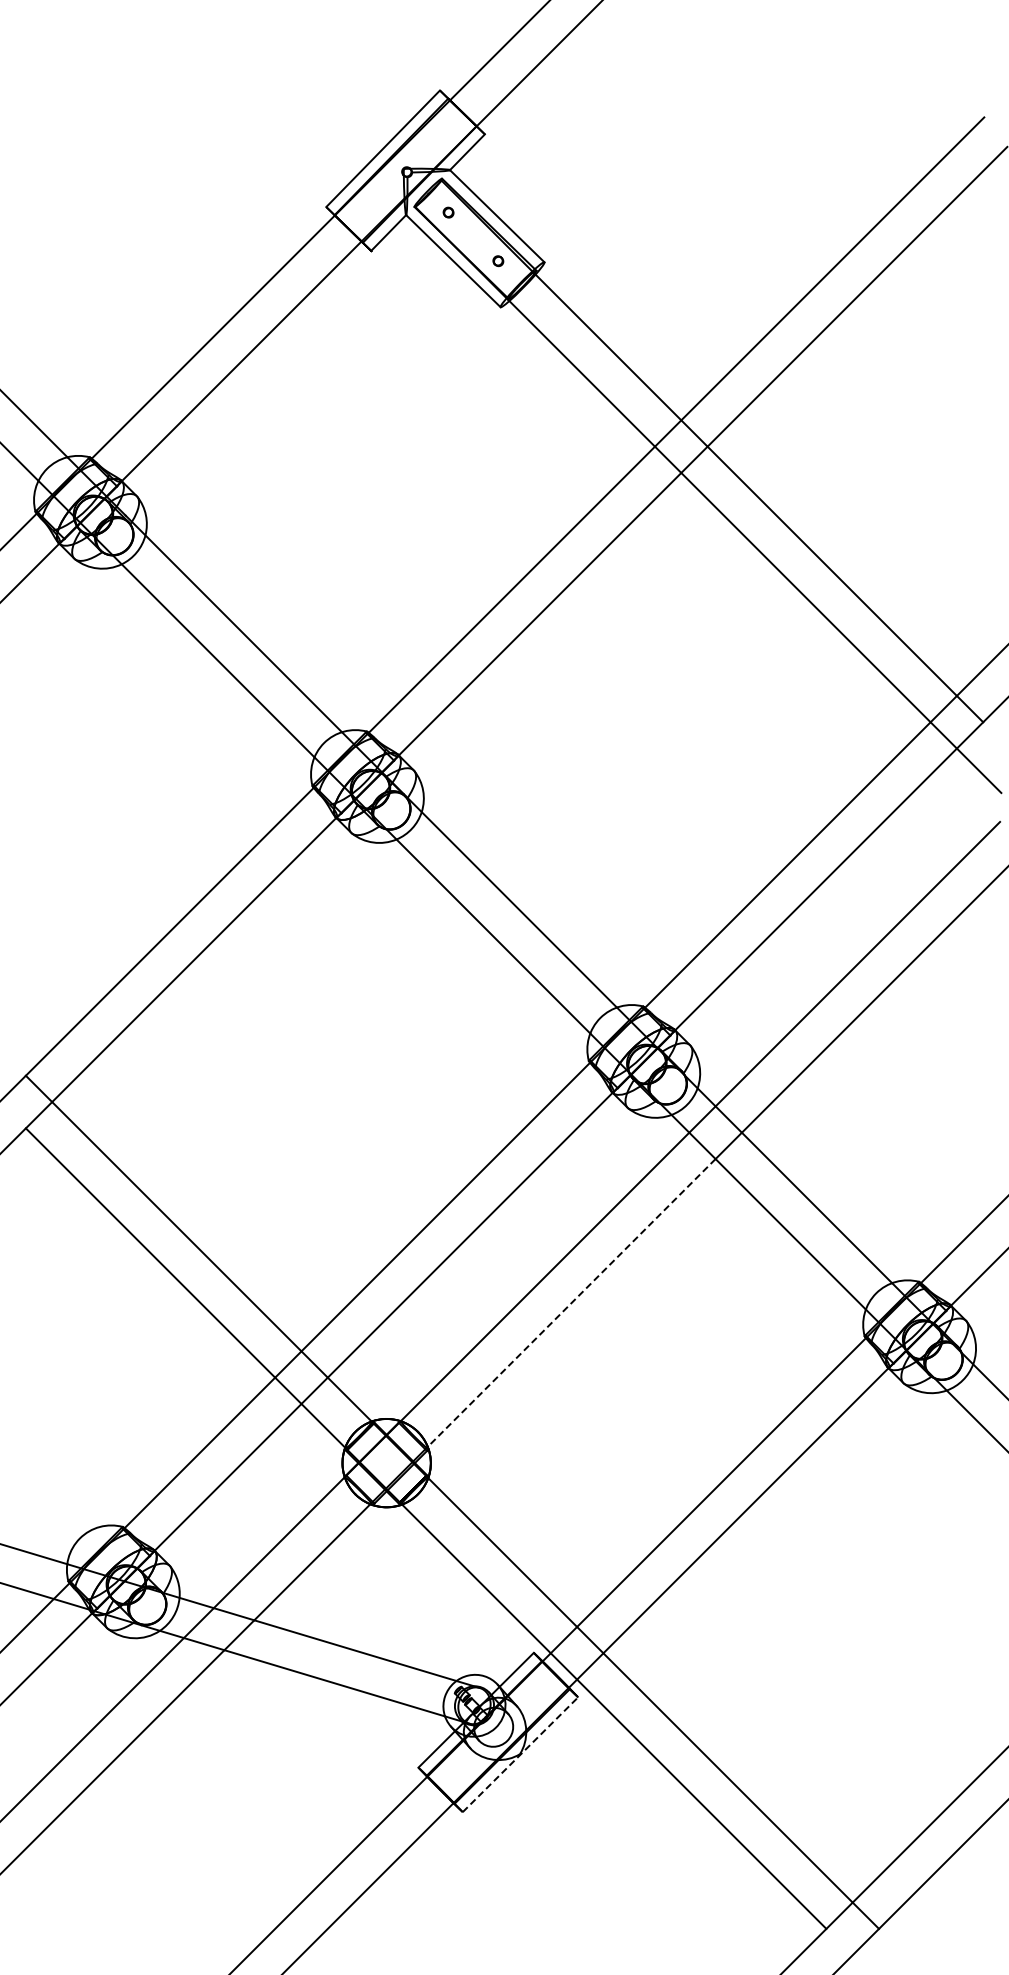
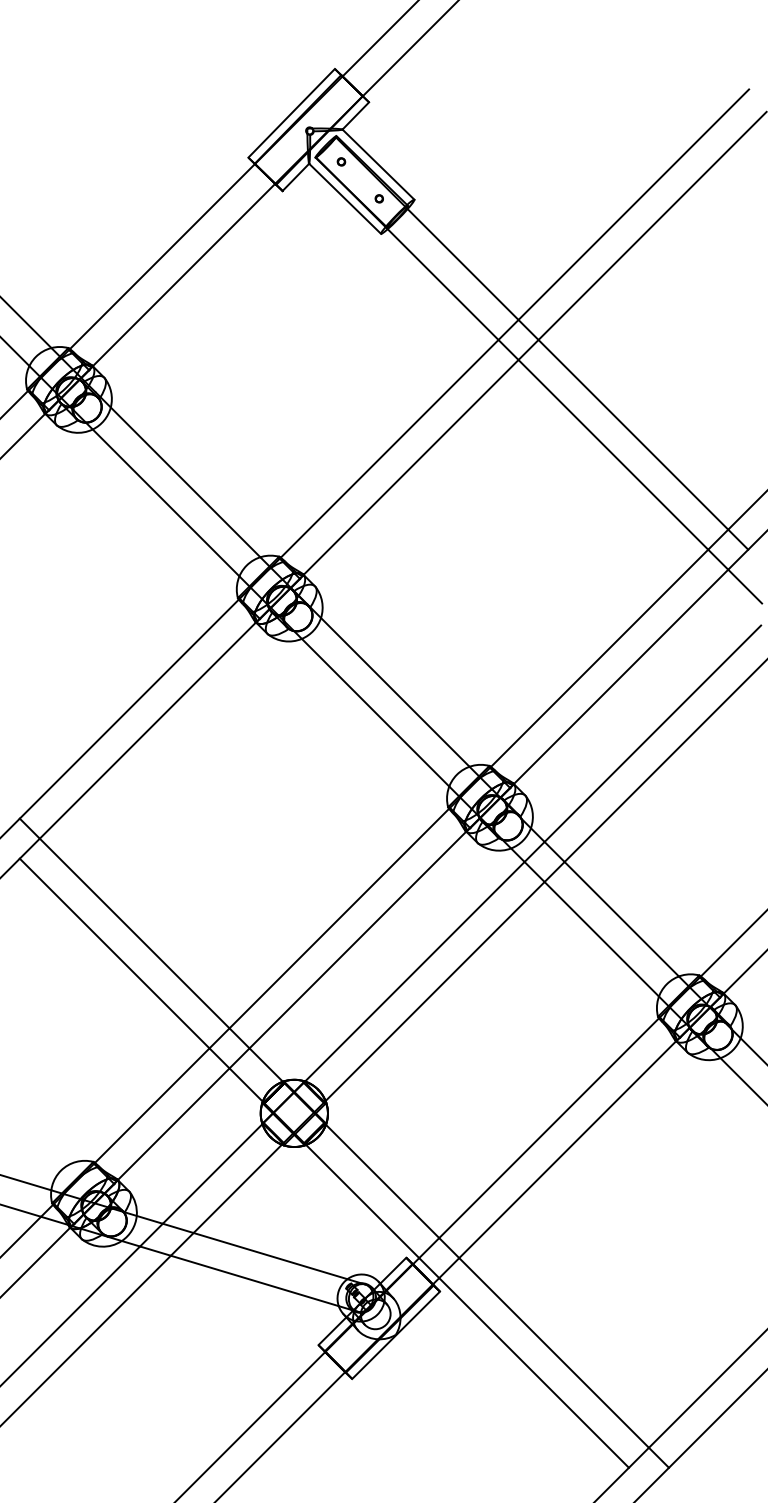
line: (571, 1302) -> (434, 991), dashed -> solid
line: (520, 1754) -> (396, 1335), dashed -> solid

